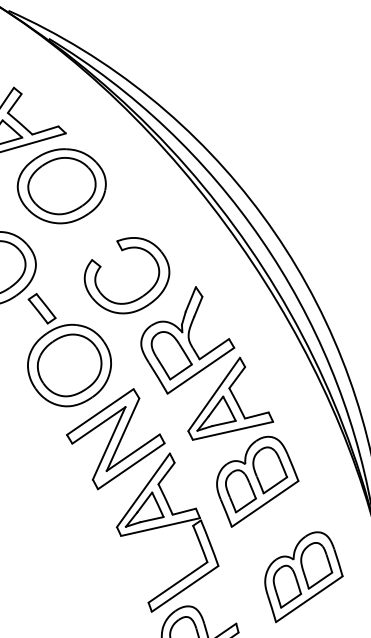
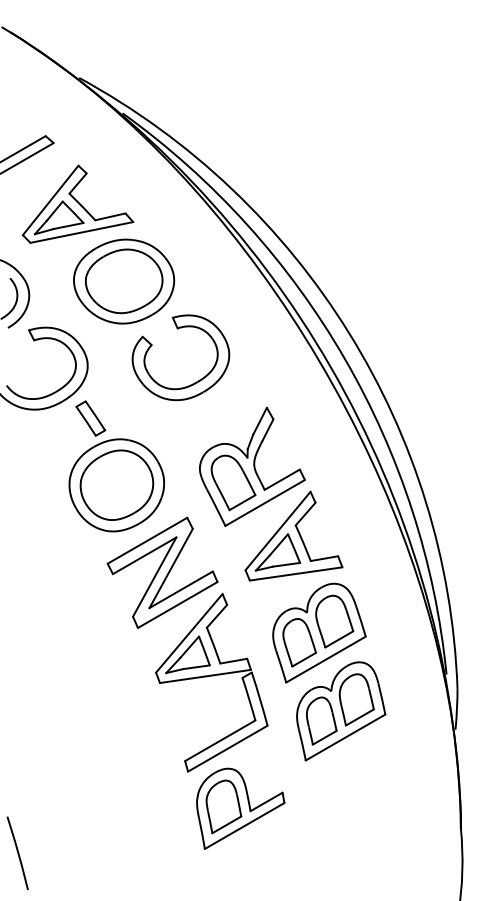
part: (123, 251) -> (178, 329), moved
part: (303, 576) -> (341, 711), moved

